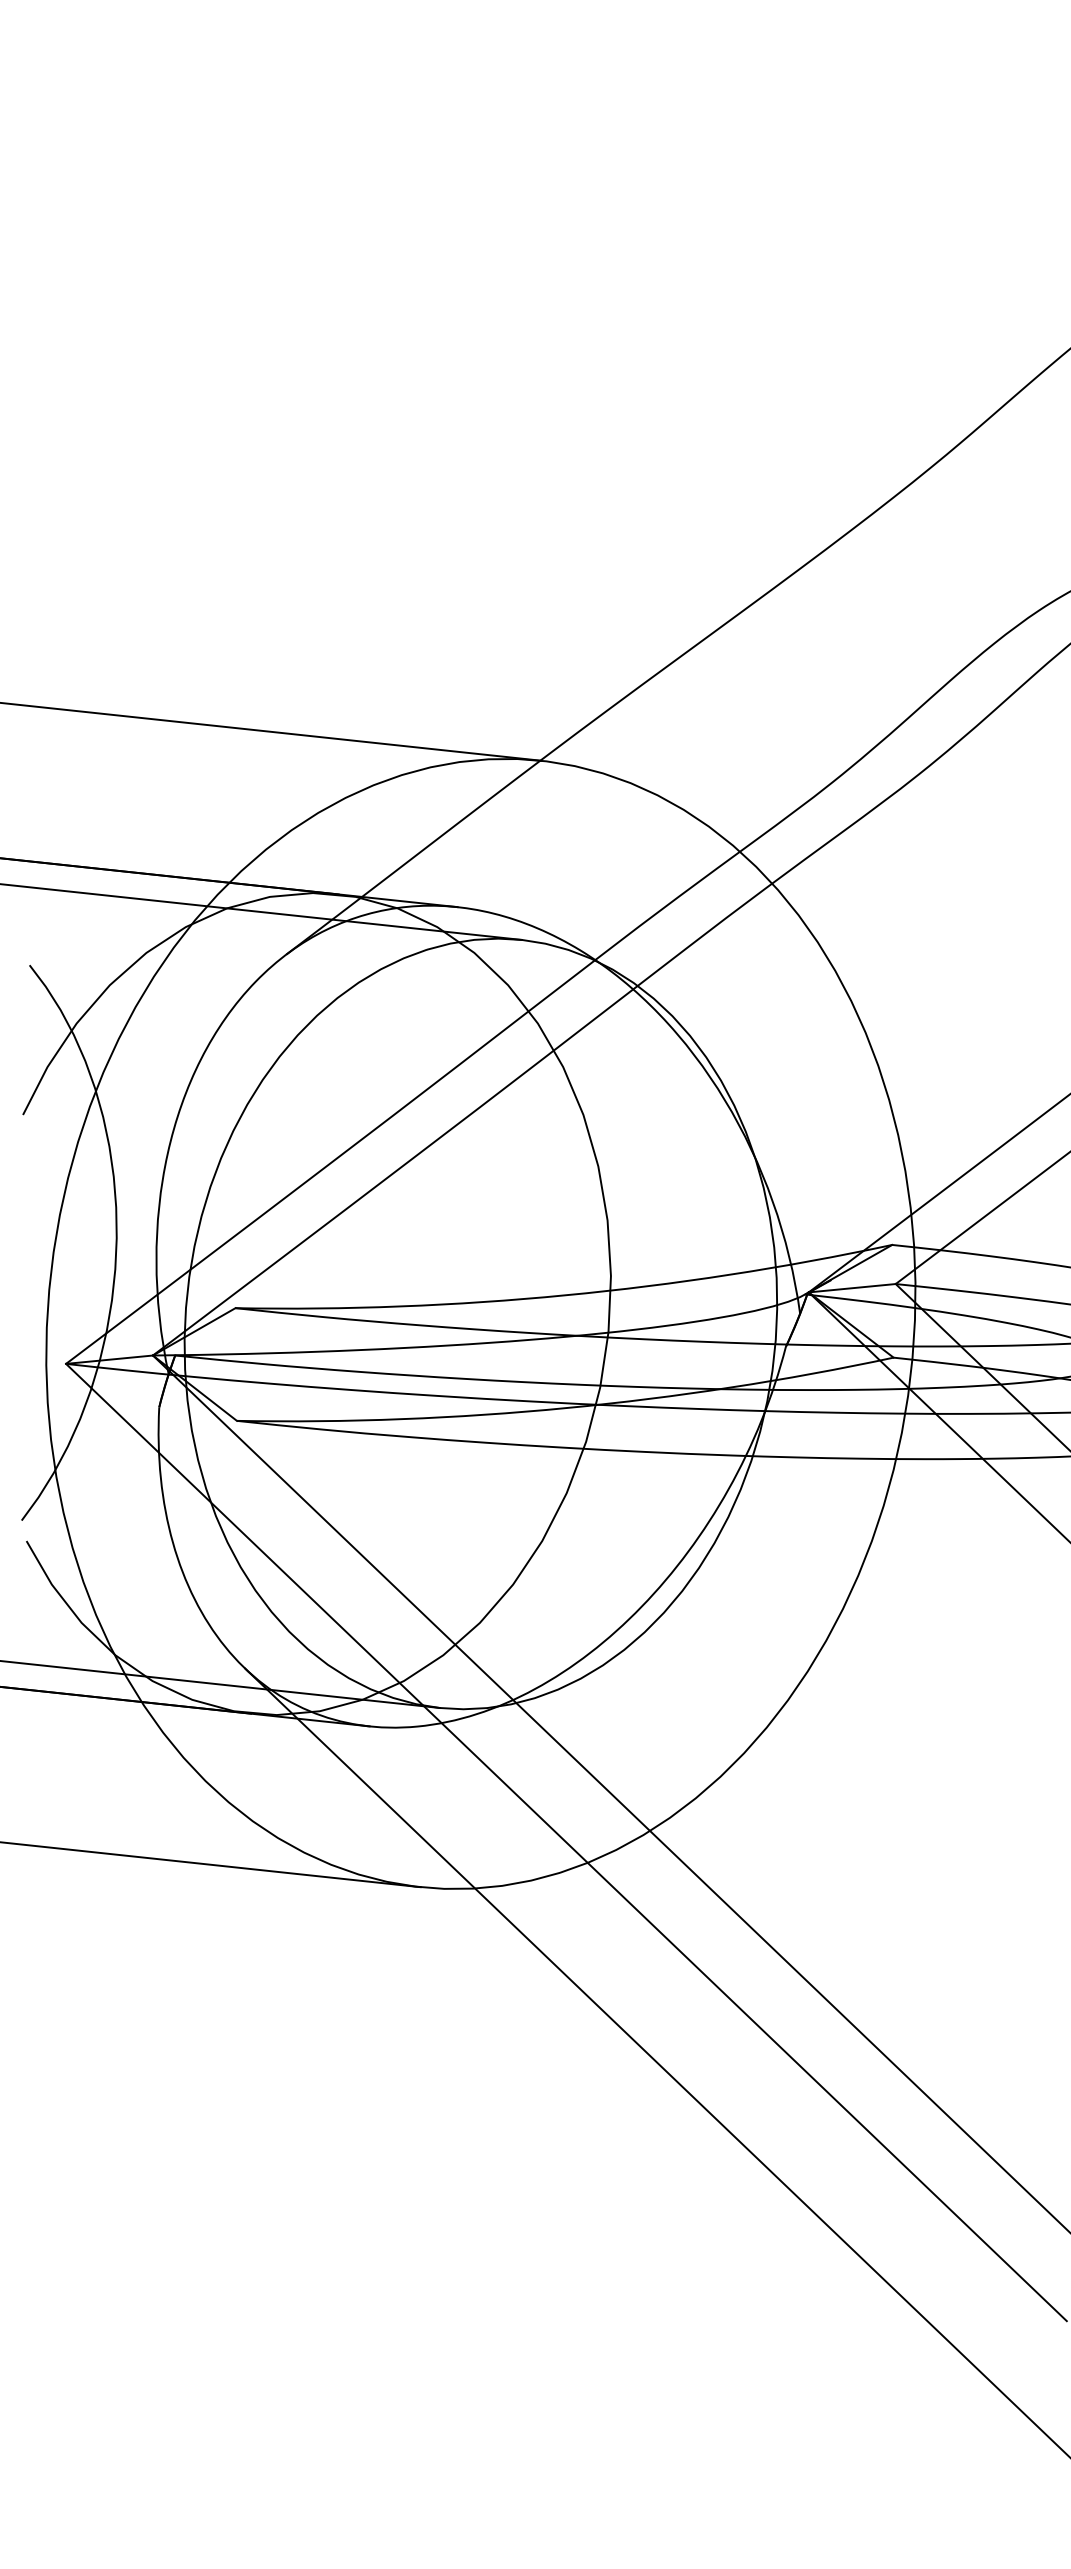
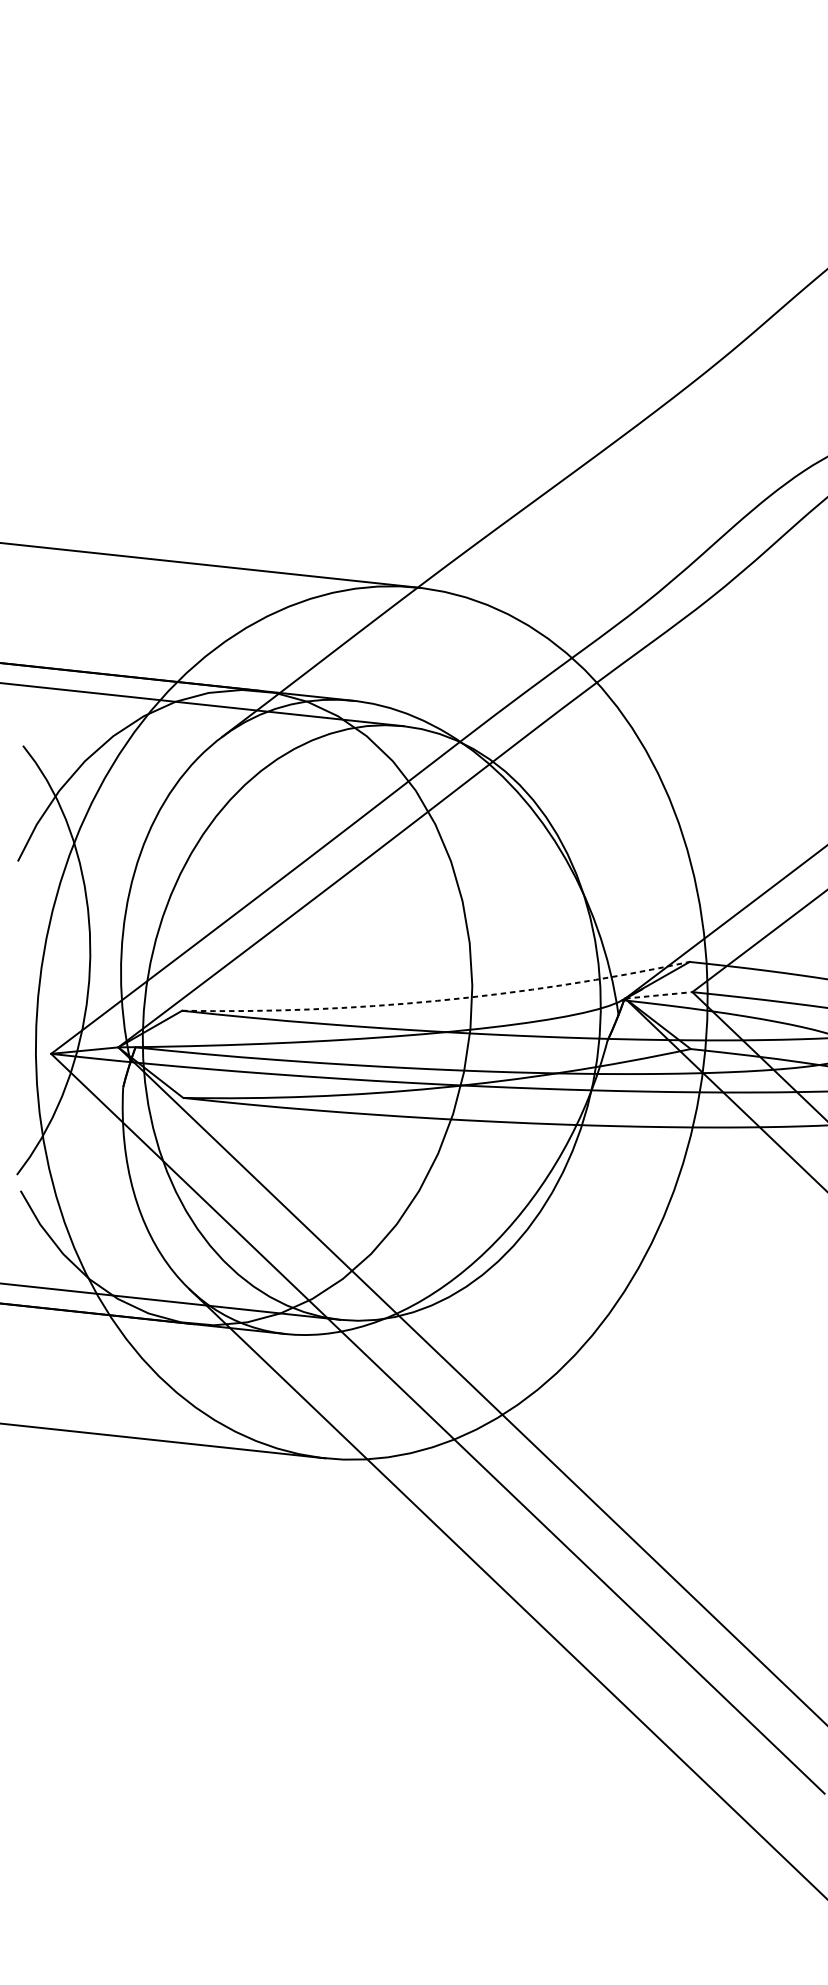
line: (852, 1288) -> (659, 995), solid -> dashed
arc: (565, 1295) -> (437, 1001), solid -> dashed

